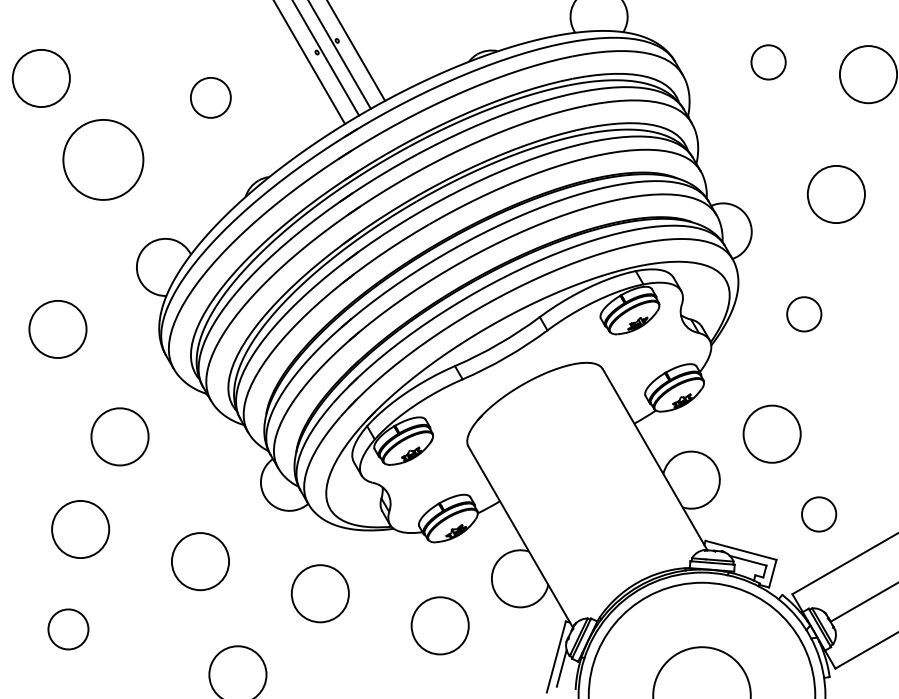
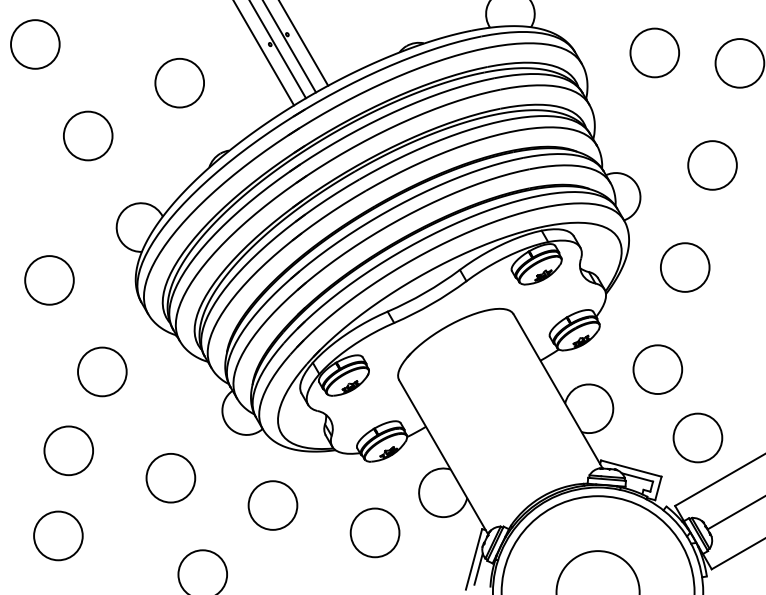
circle: (768, 62) -> (654, 53), size x1.67
circle: (40, 78) -> (34, 44), moved
circle: (210, 97) -> (179, 82), size x1.43
circle: (102, 159) -> (87, 135), size x0.71
circle: (803, 313) -> (684, 266), size x1.67
circle: (818, 514) -> (697, 438), size x1.67
circle: (68, 629) -> (58, 536), size x1.43

